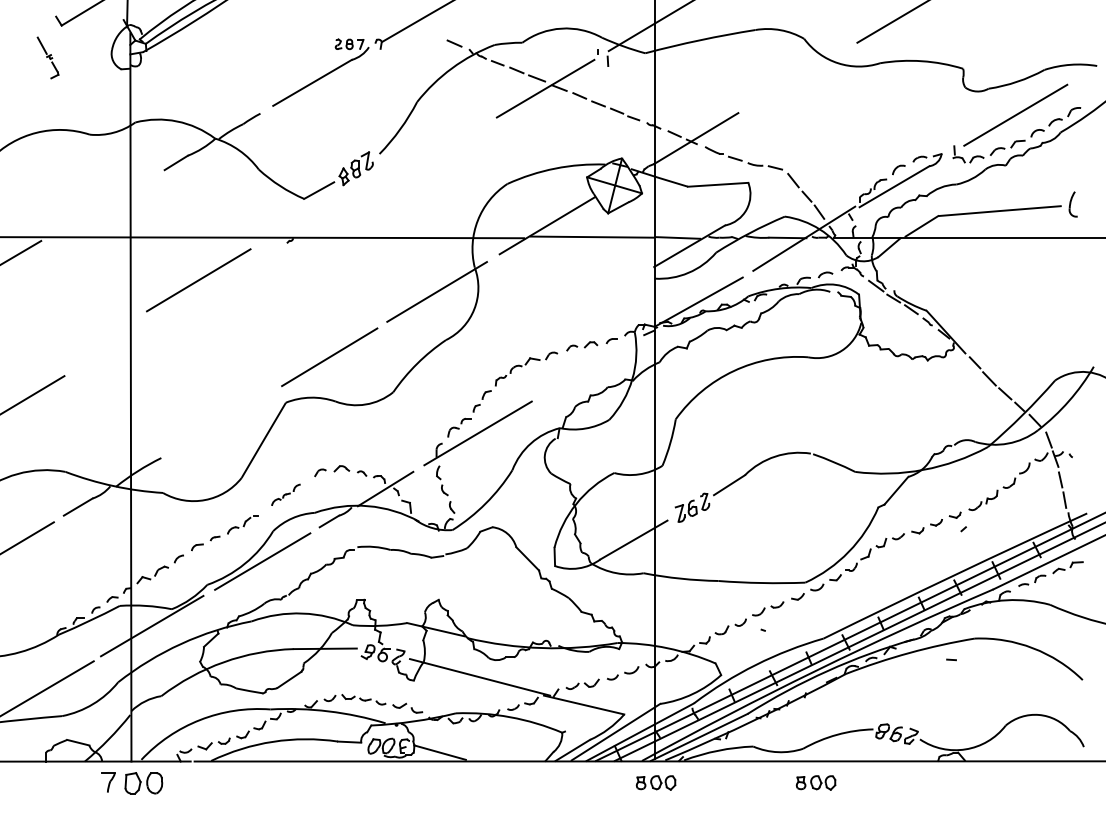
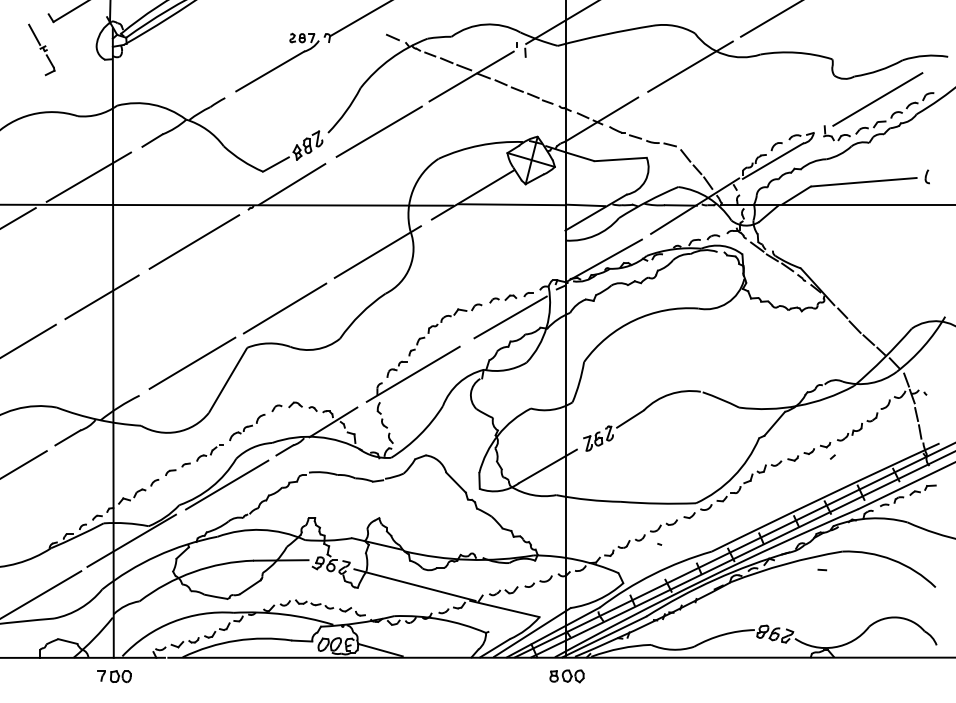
part: (47, 57) -> (41, 49), size x1.43
line: (798, 77) -> (690, 66), added
line: (438, 152) -> (379, 131), added
line: (102, 204) -> (88, 176), added
part: (1073, 204) -> (927, 176), size x0.62
line: (337, 213) -> (291, 184), added
line: (198, 280) -> (194, 242), moved
line: (117, 344) -> (101, 297), added
line: (590, 367) -> (510, 317), added
line: (222, 420) -> (192, 363), added
part: (285, 494) -> (246, 427), size x1.43
part: (815, 782) -> (704, 675), removed
part: (132, 783) -> (114, 676), size x0.62

